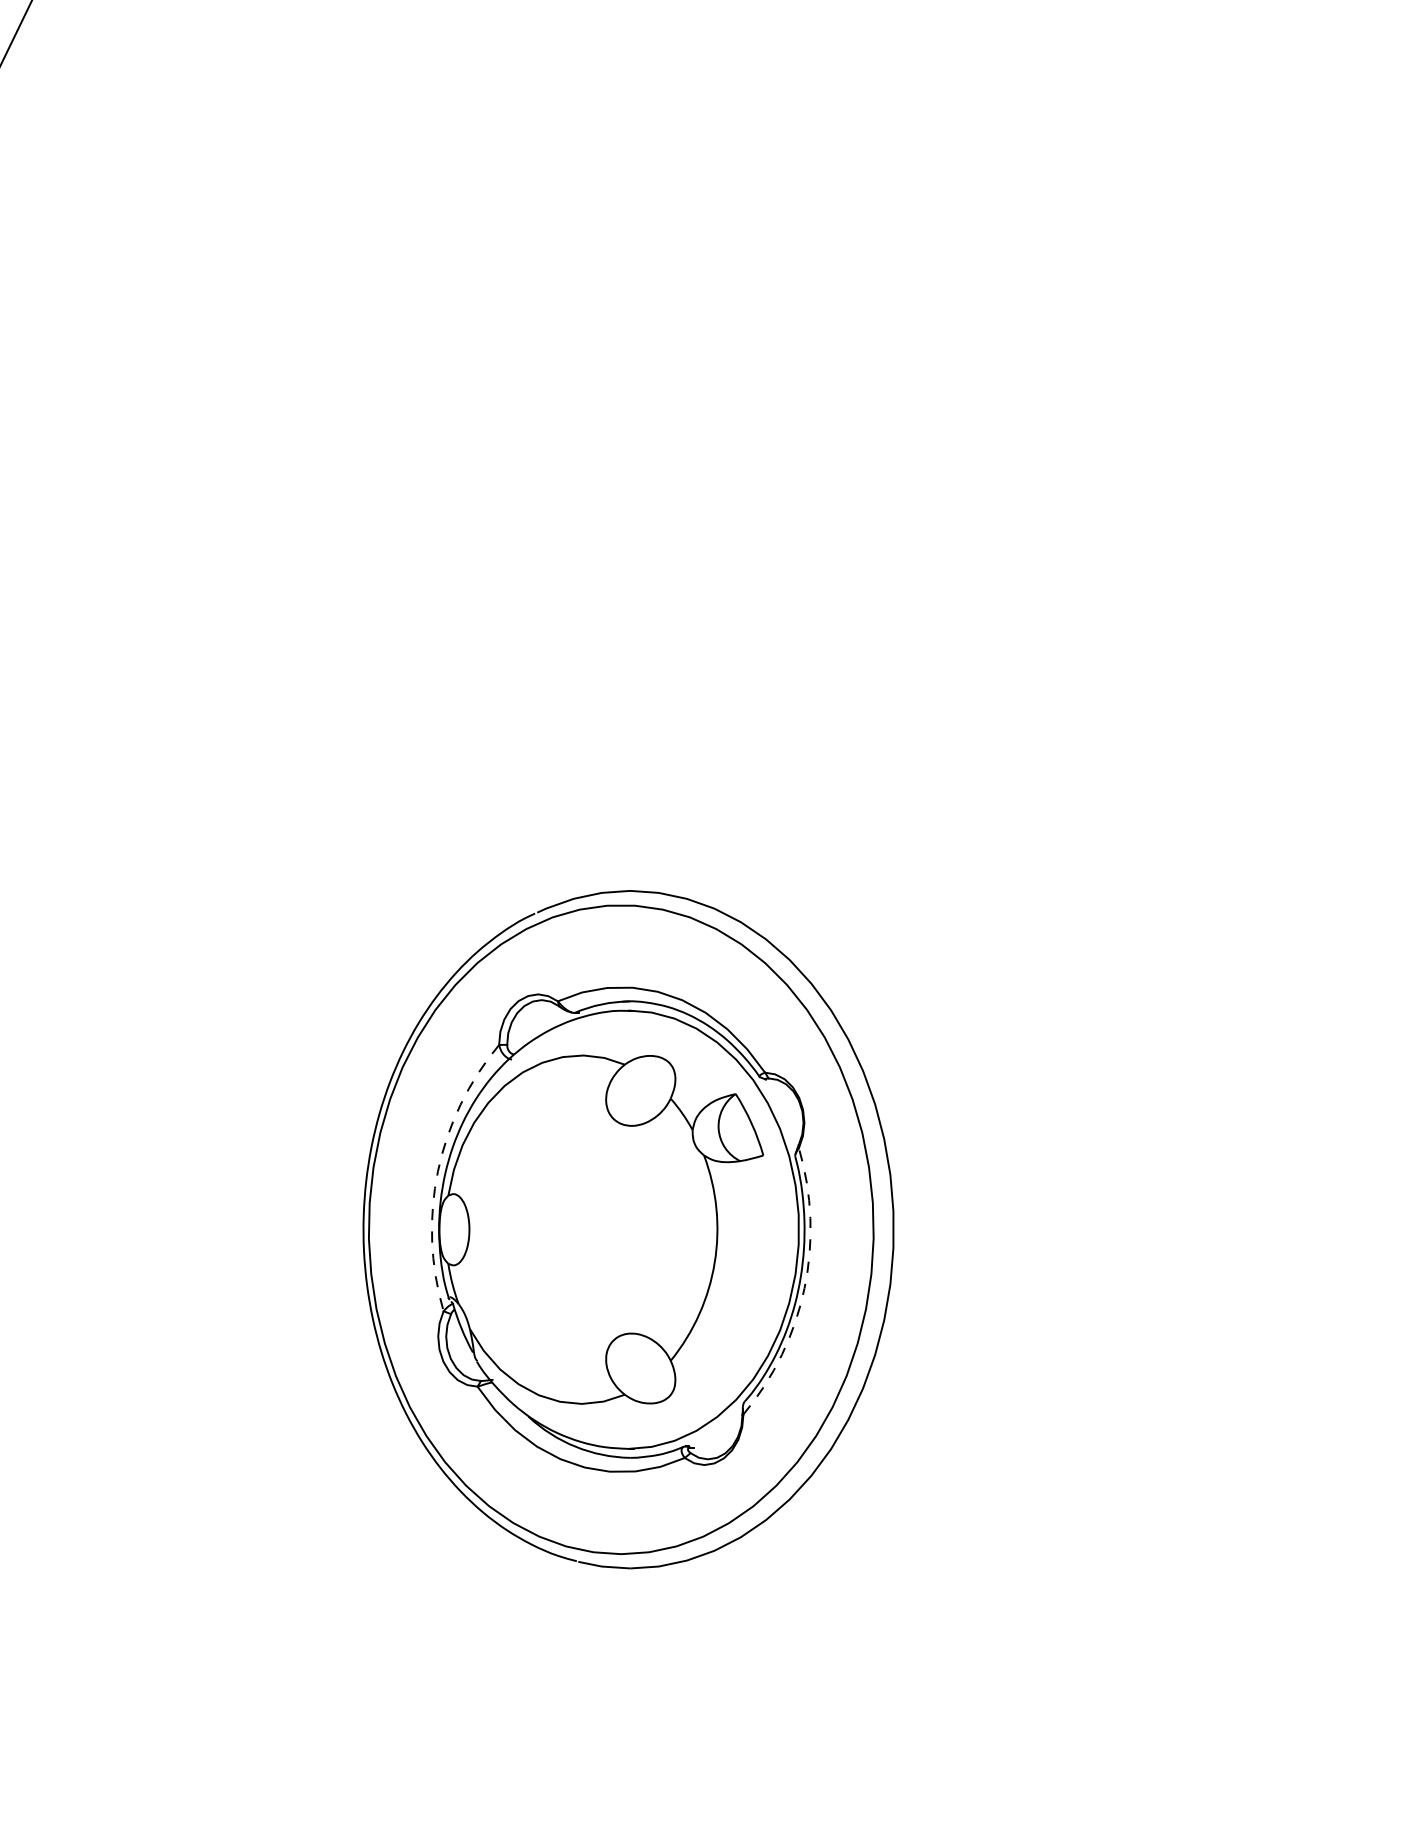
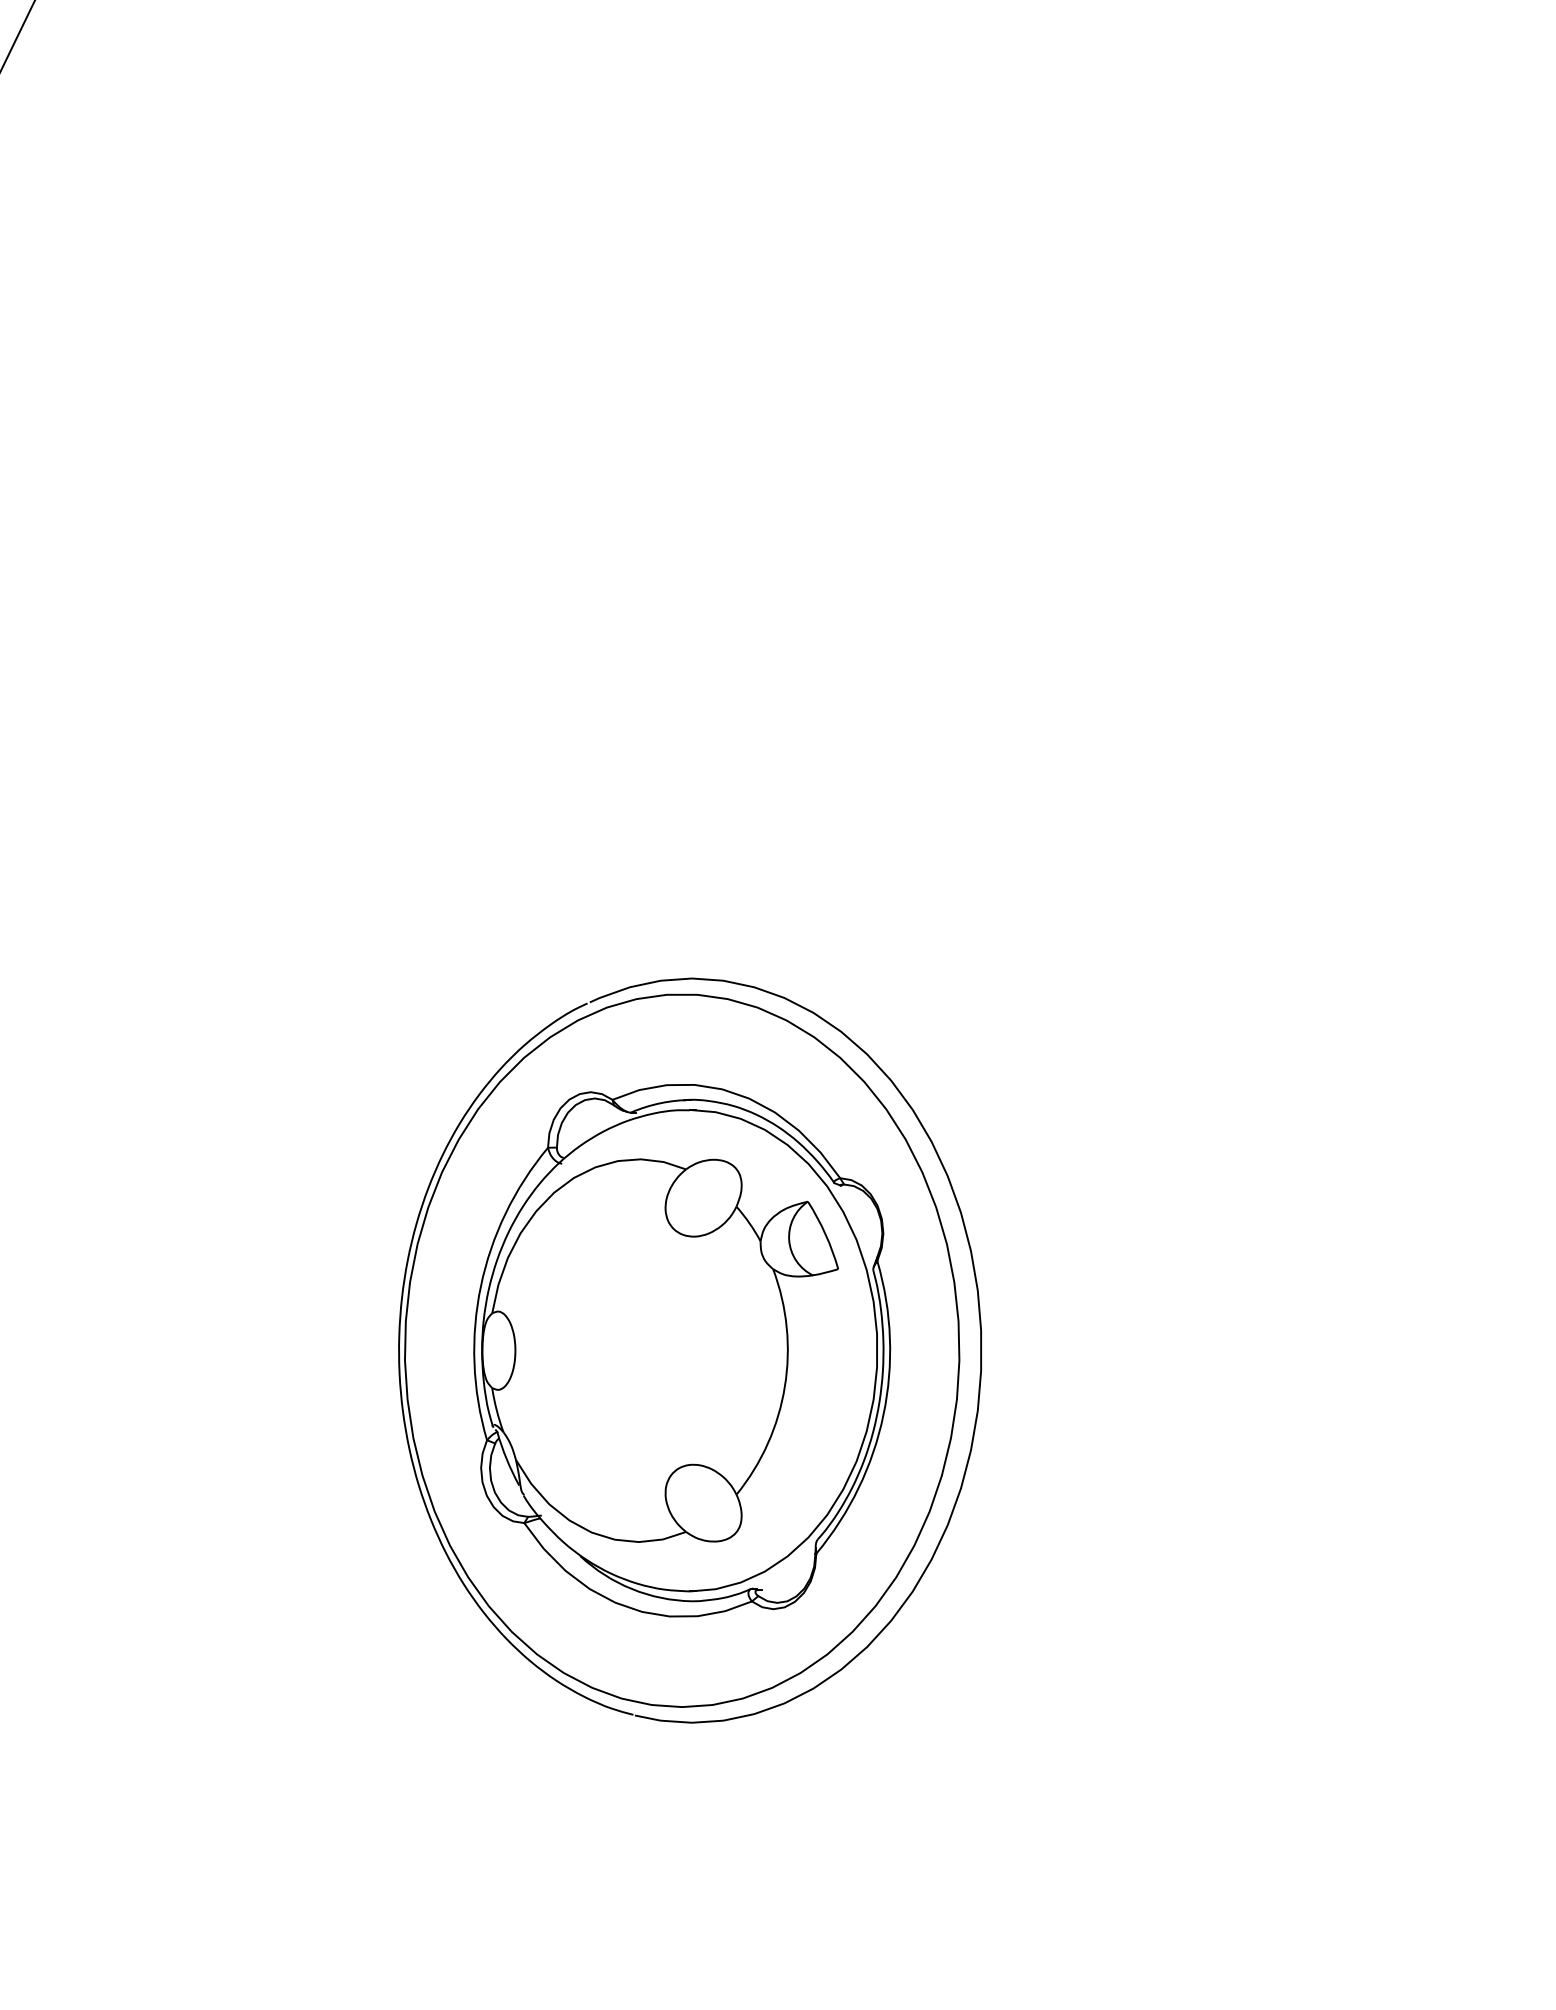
arc: (437, 1171) -> (480, 1286), dashed -> solid
arc: (804, 1288) -> (883, 1415), dashed -> solid

